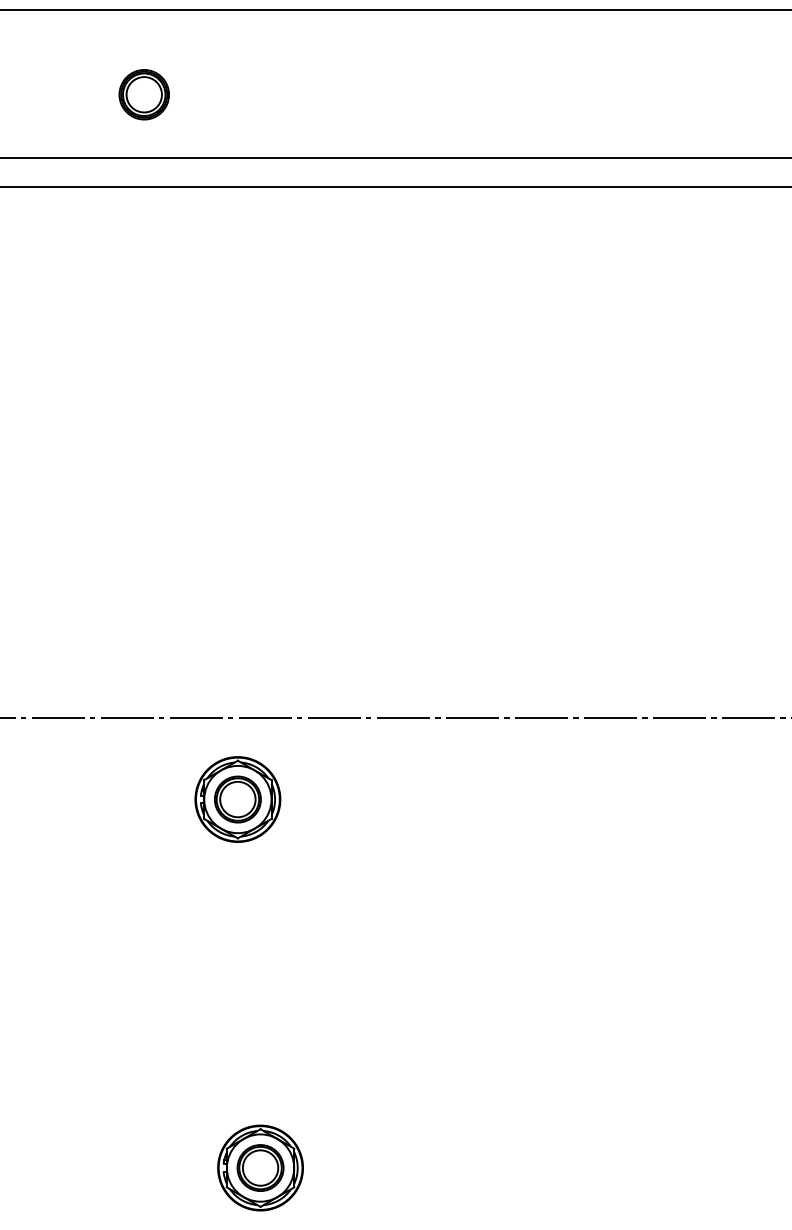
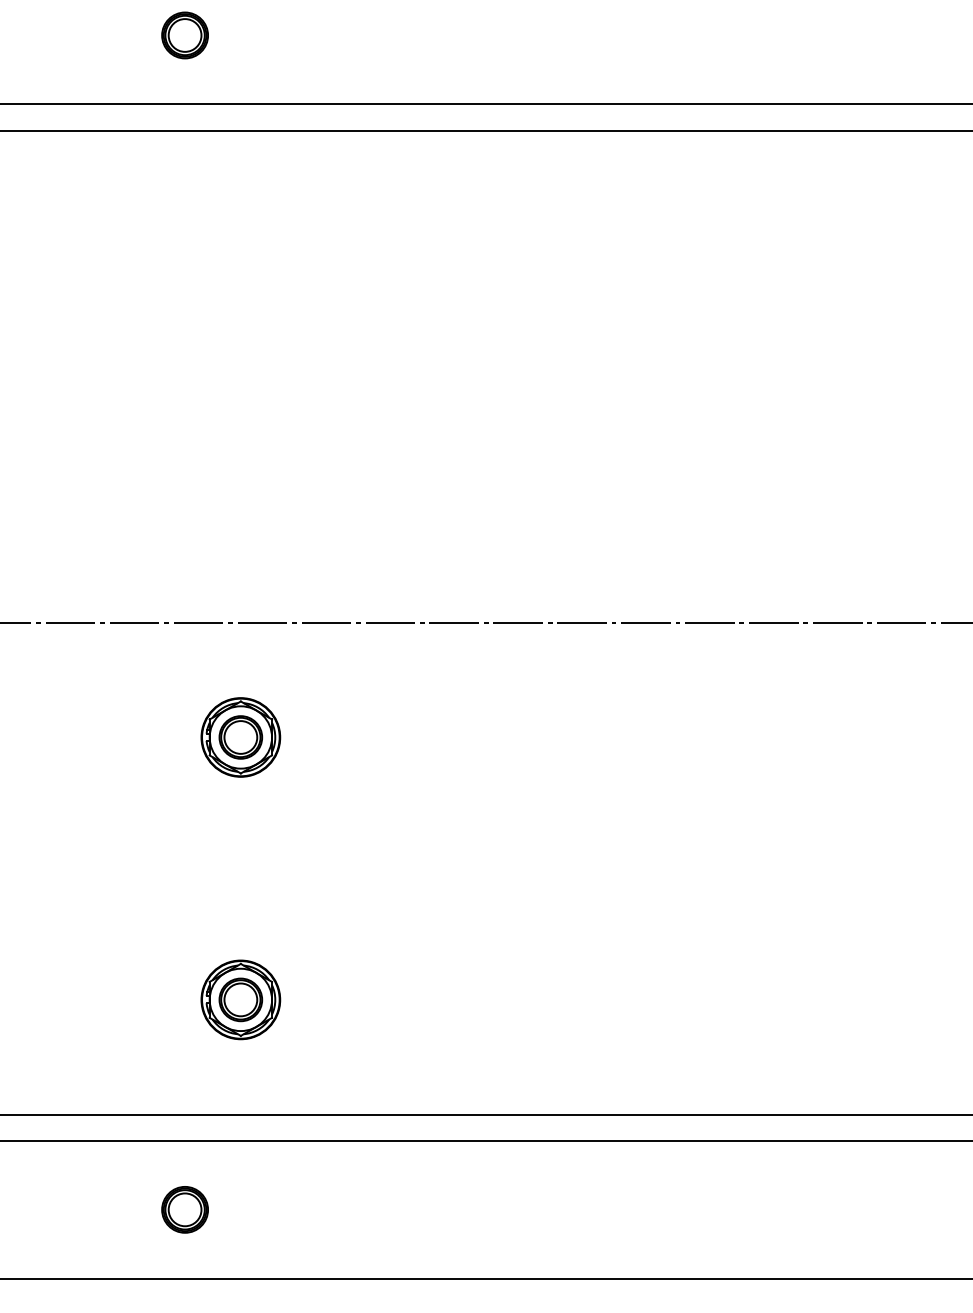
part: (143, 94) -> (184, 35), moved
part: (237, 799) -> (240, 737), moved
part: (260, 1167) -> (240, 999), moved

